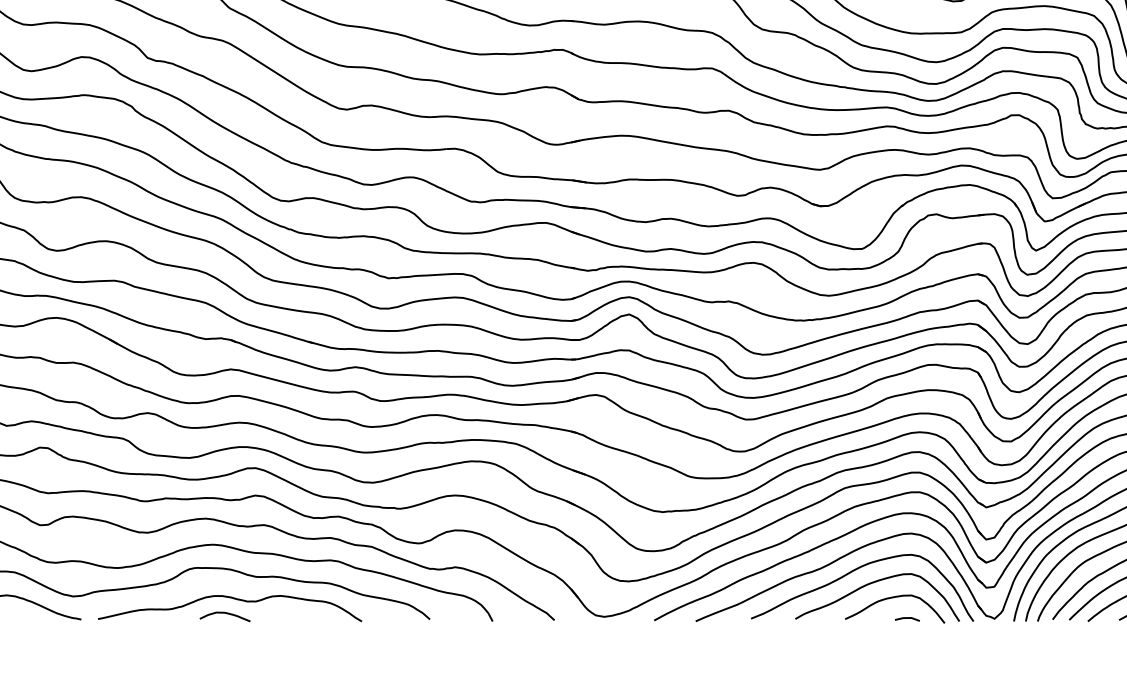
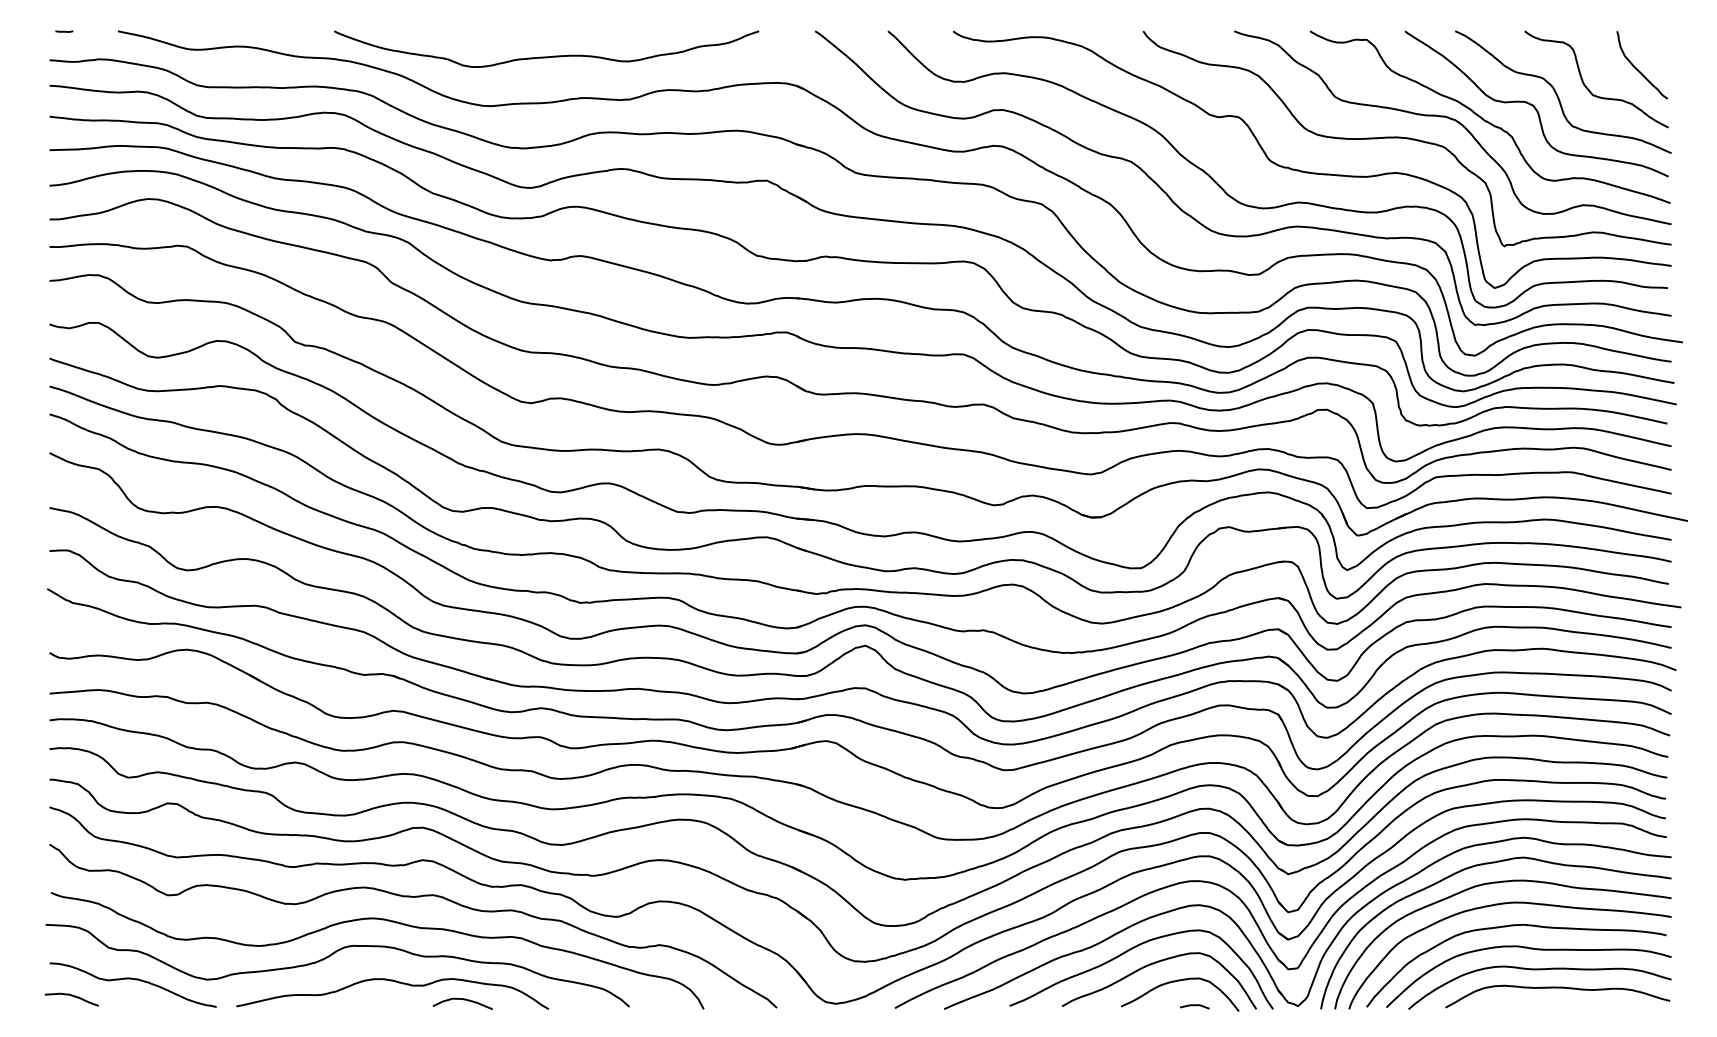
curve: (225, 614) -> (463, 1000), moved

